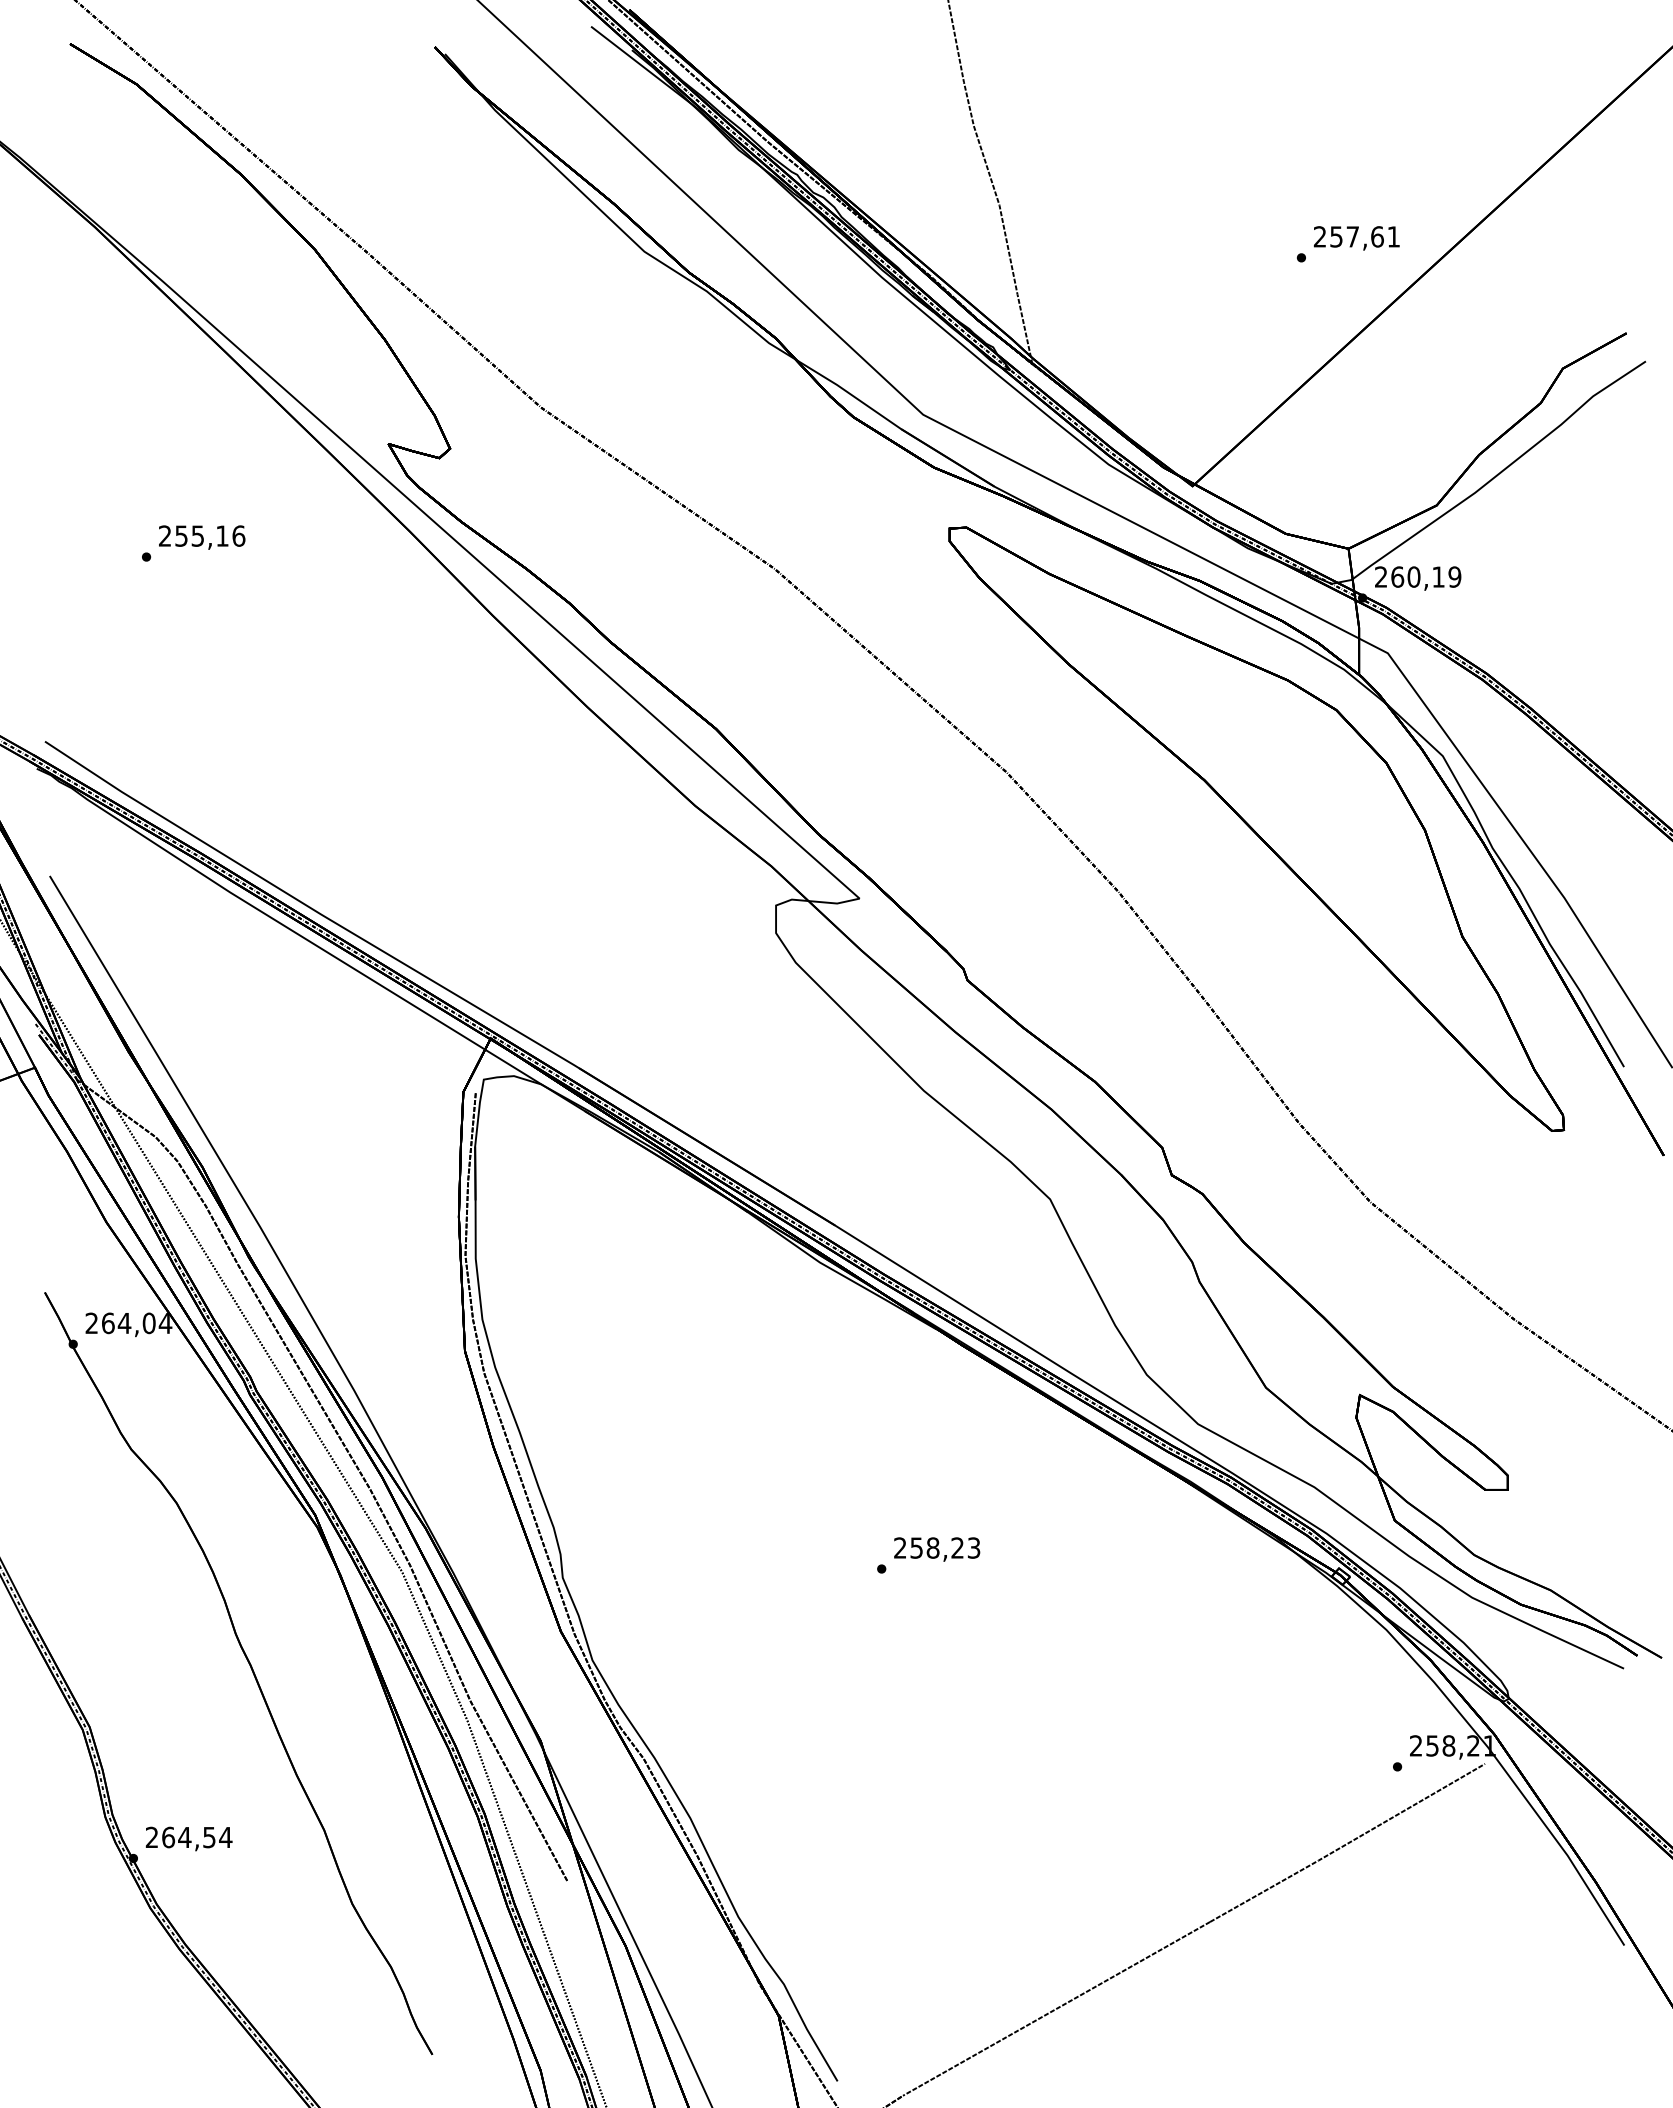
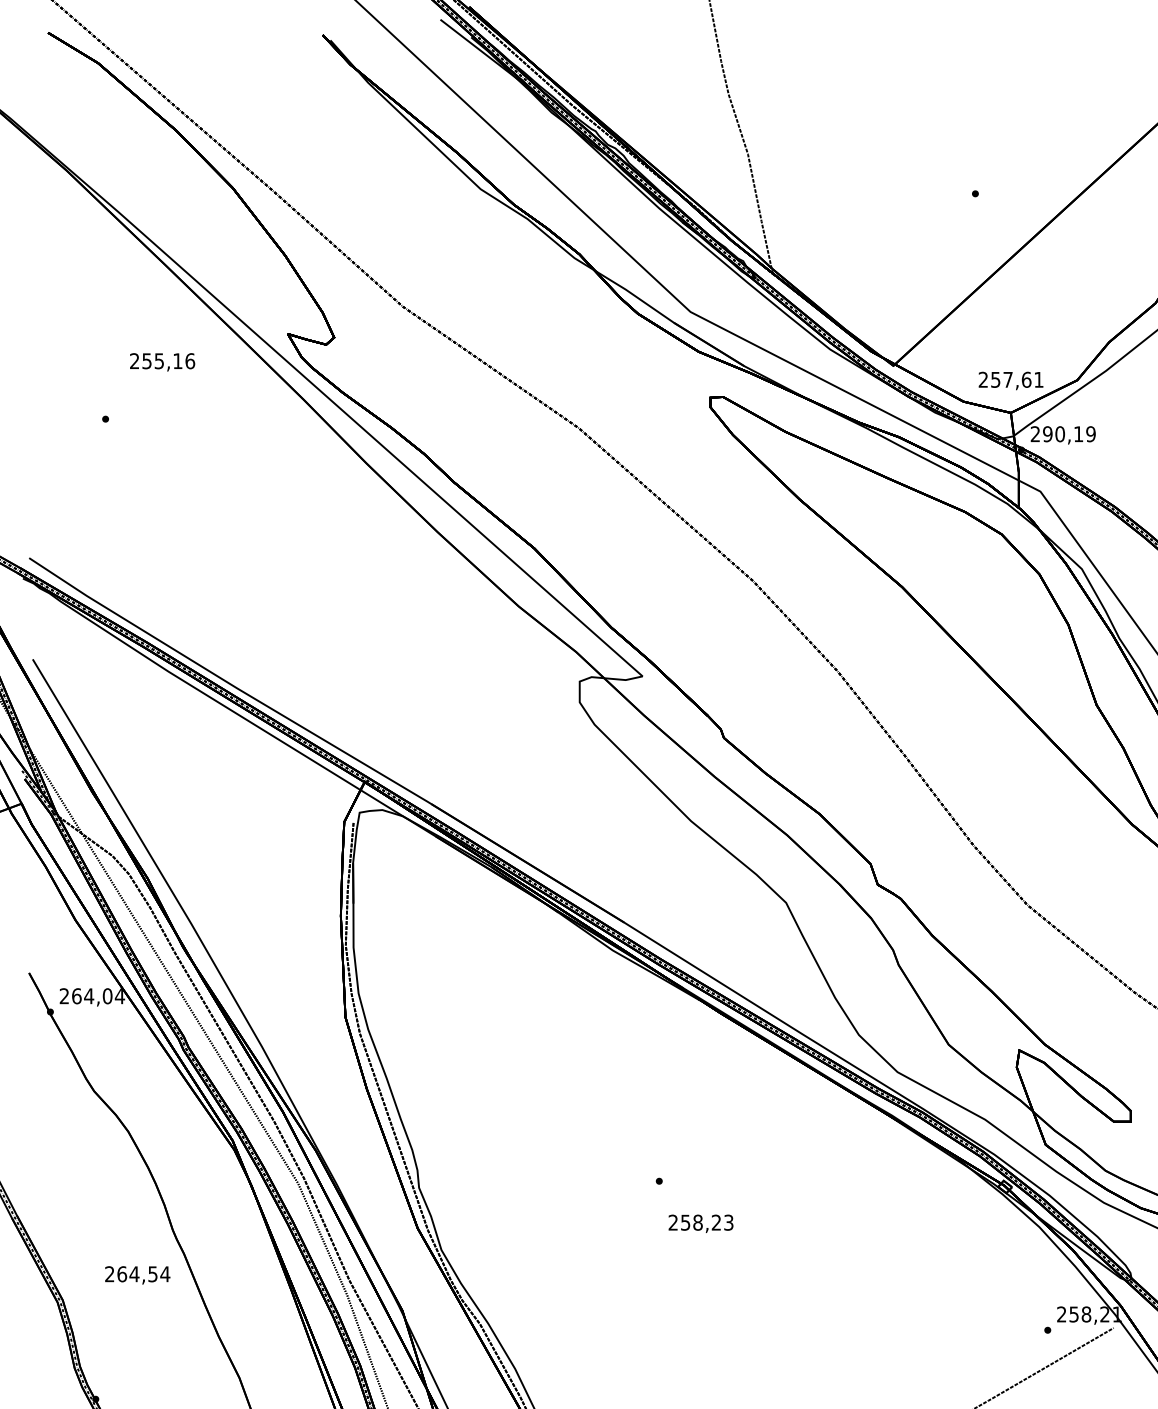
text: (1356, 238) -> (1010, 381), moved
text: (202, 537) -> (162, 362), moved
text: (1397, 576) -> (1047, 433), 260,19 -> 290,19
text: (937, 1549) -> (701, 1223), moved
text: (188, 1838) -> (137, 1275), moved

